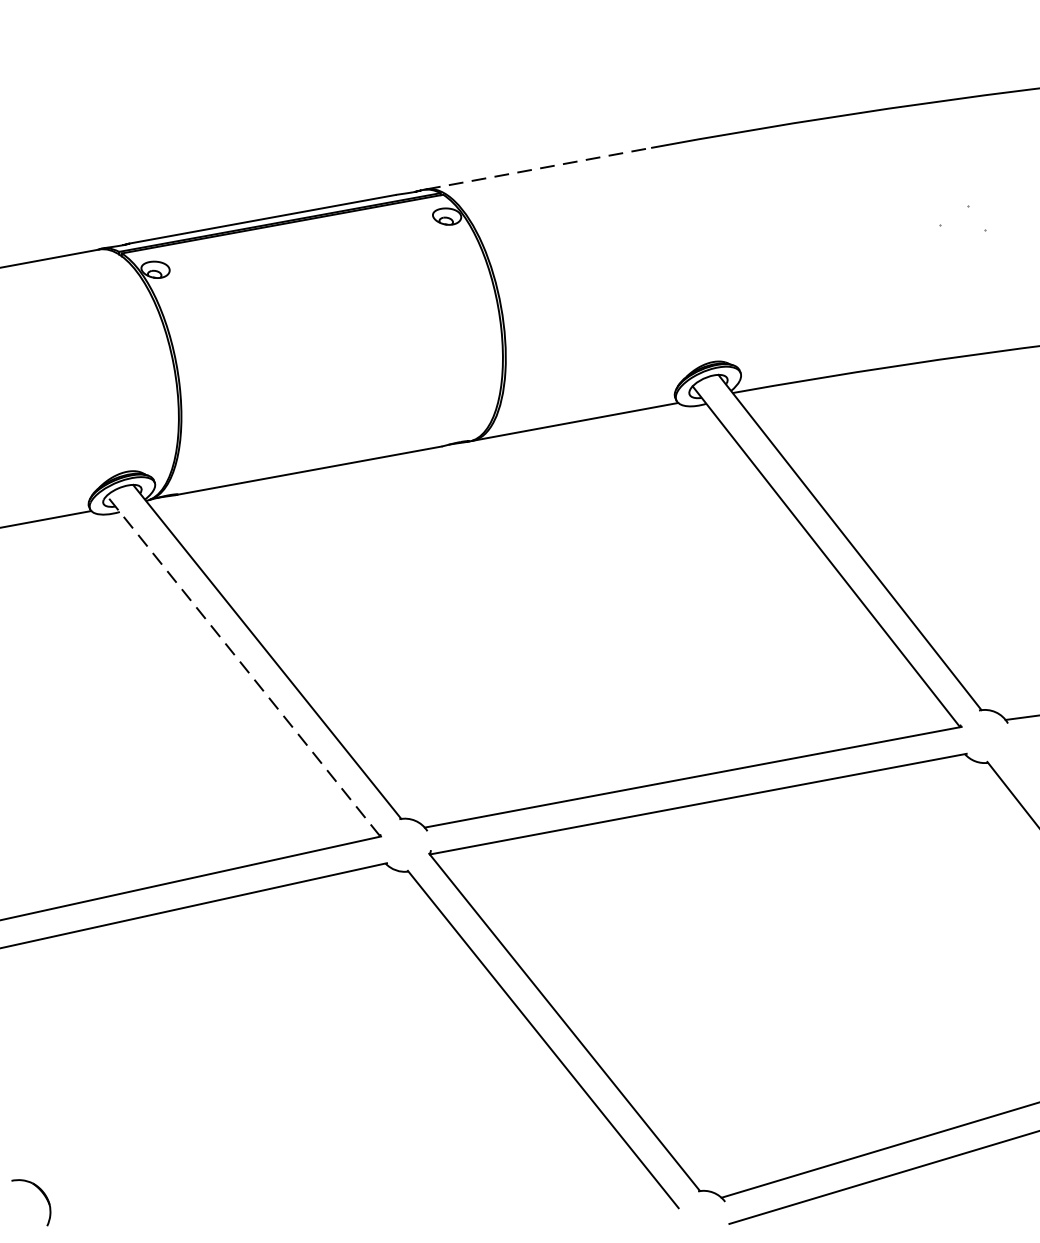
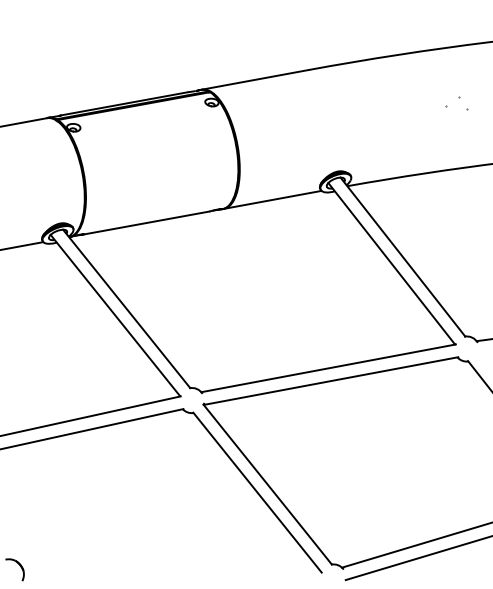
line: (538, 167) -> (255, 79), dashed -> solid
line: (243, 665) -> (115, 315), dashed -> solid

